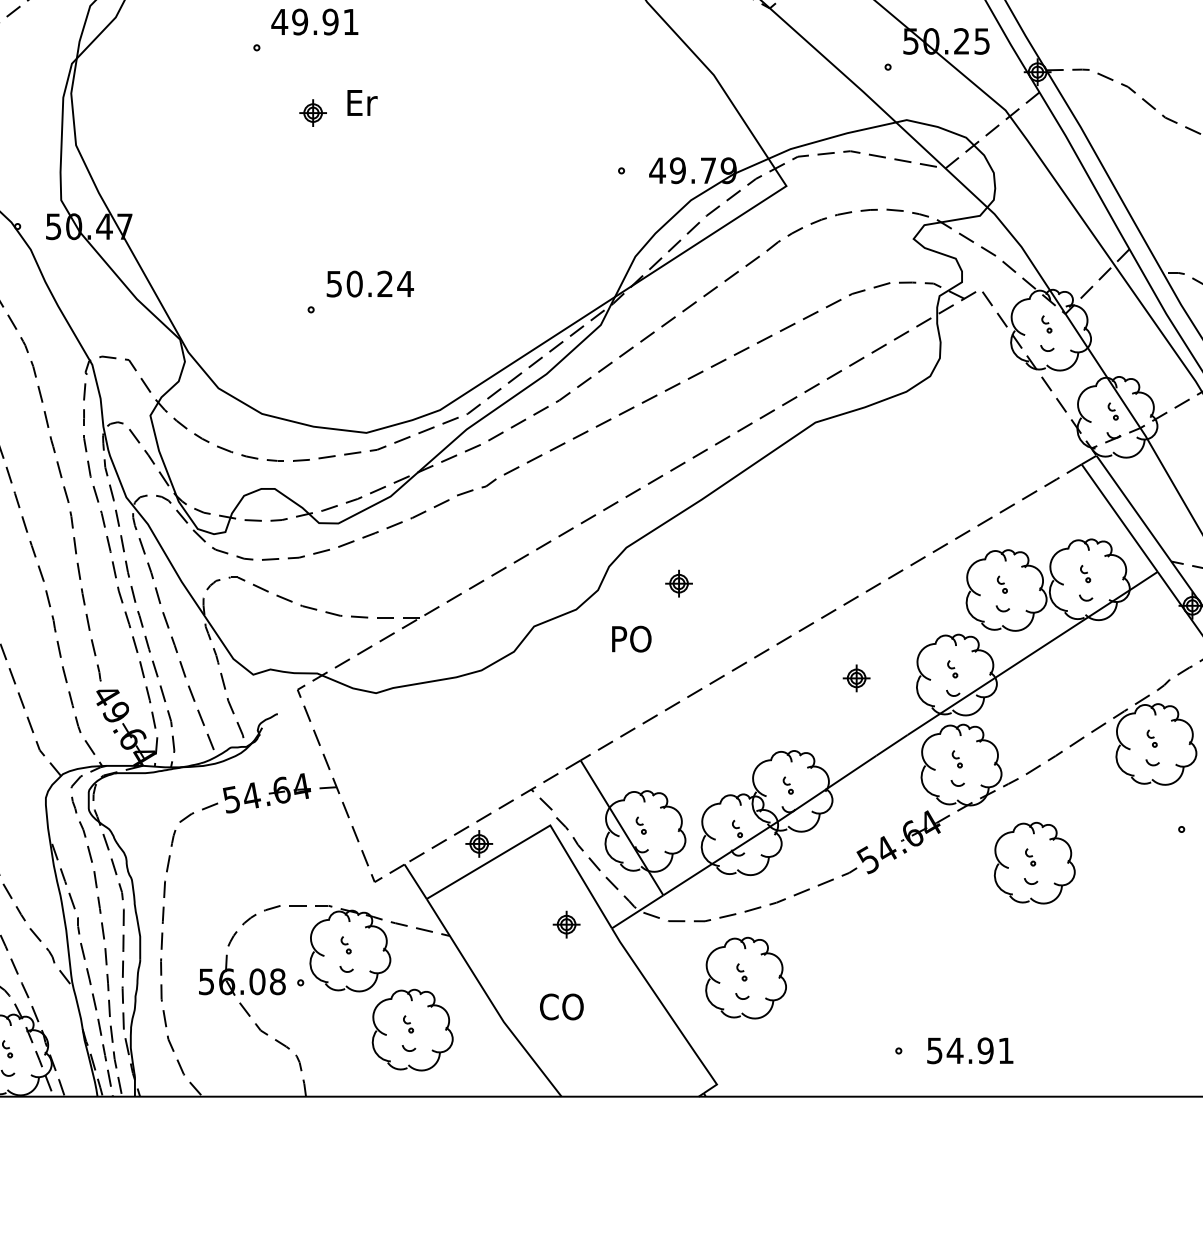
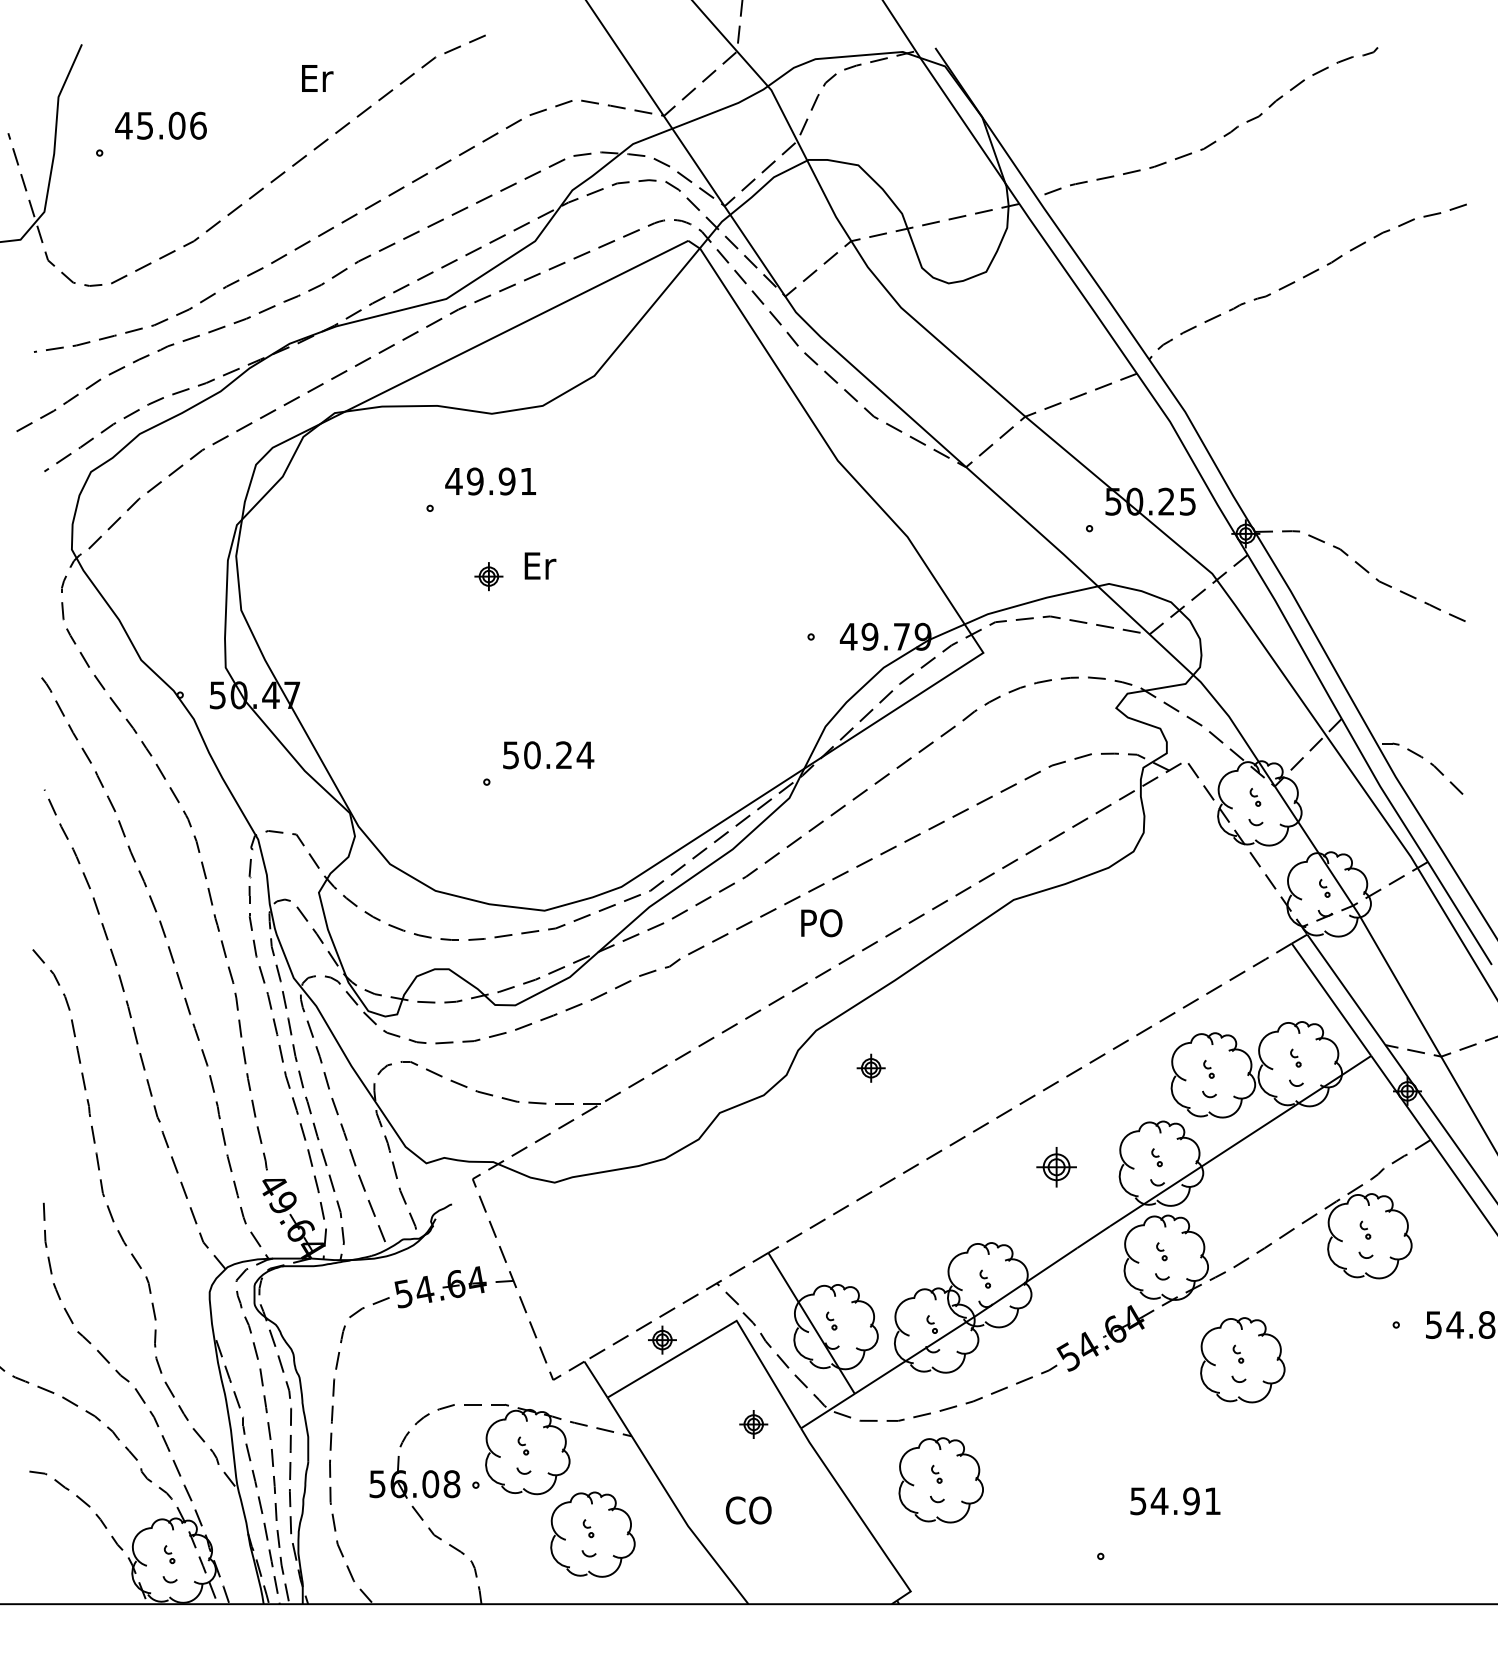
text: (631, 639) -> (821, 923), moved
part: (856, 677) -> (1056, 1166), size x1.4
text: (970, 1051) -> (1175, 1501), moved

